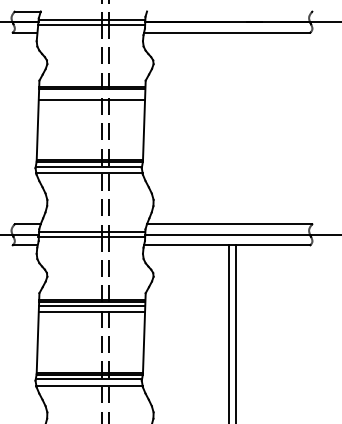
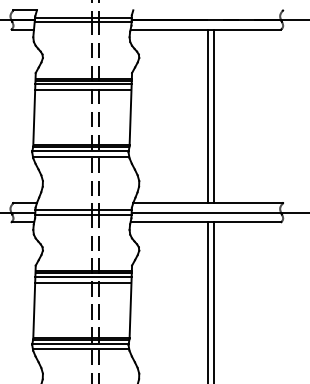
line: (92, 93) -> (83, 84), added
line: (228, 127) -> (207, 115), added
line: (236, 127) -> (214, 115), added

